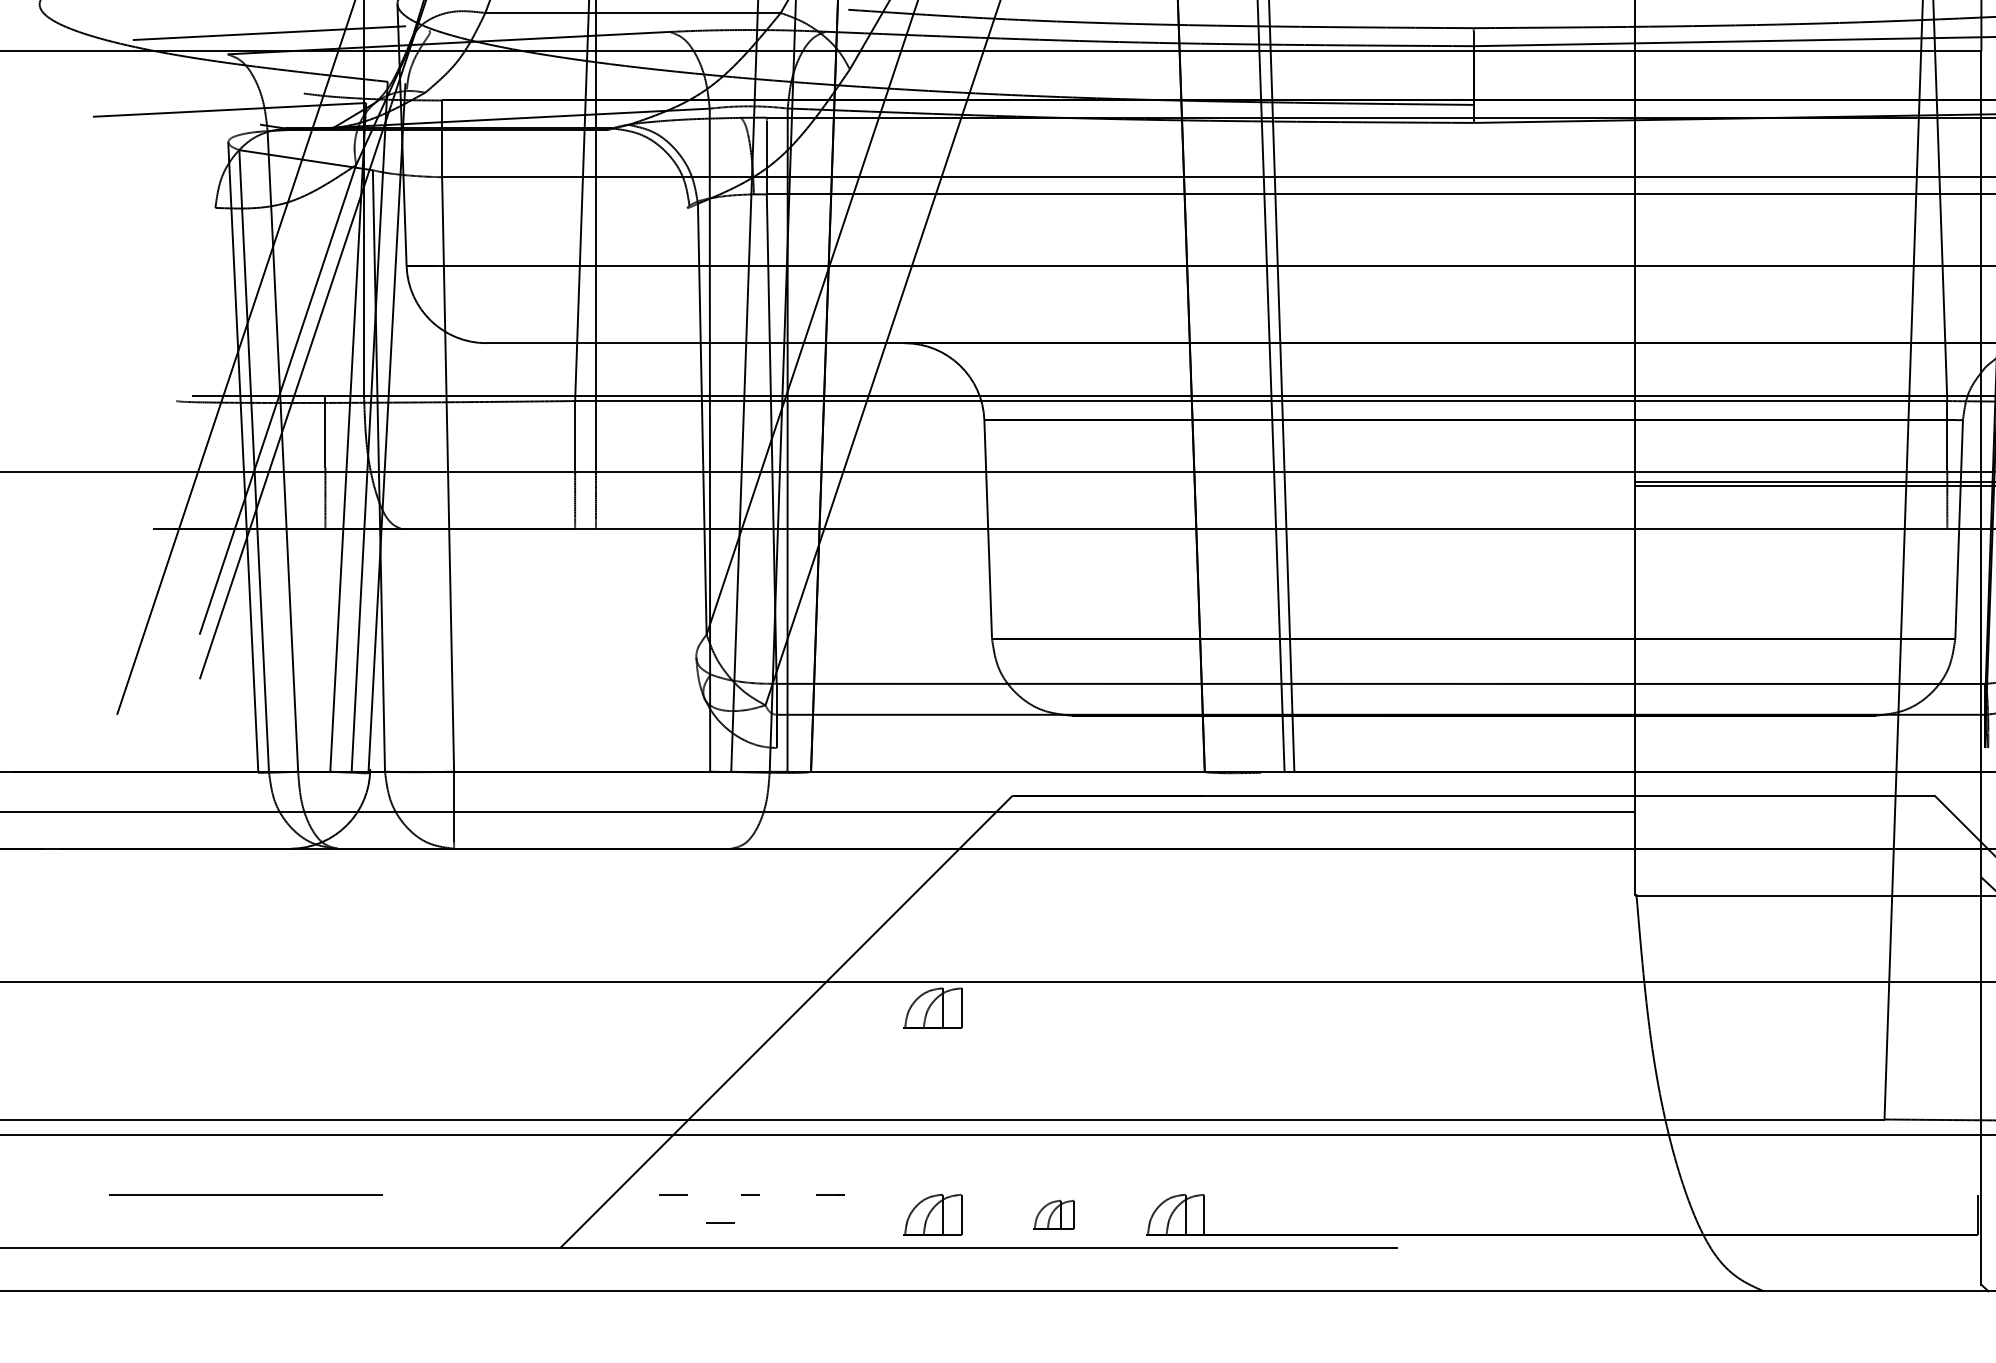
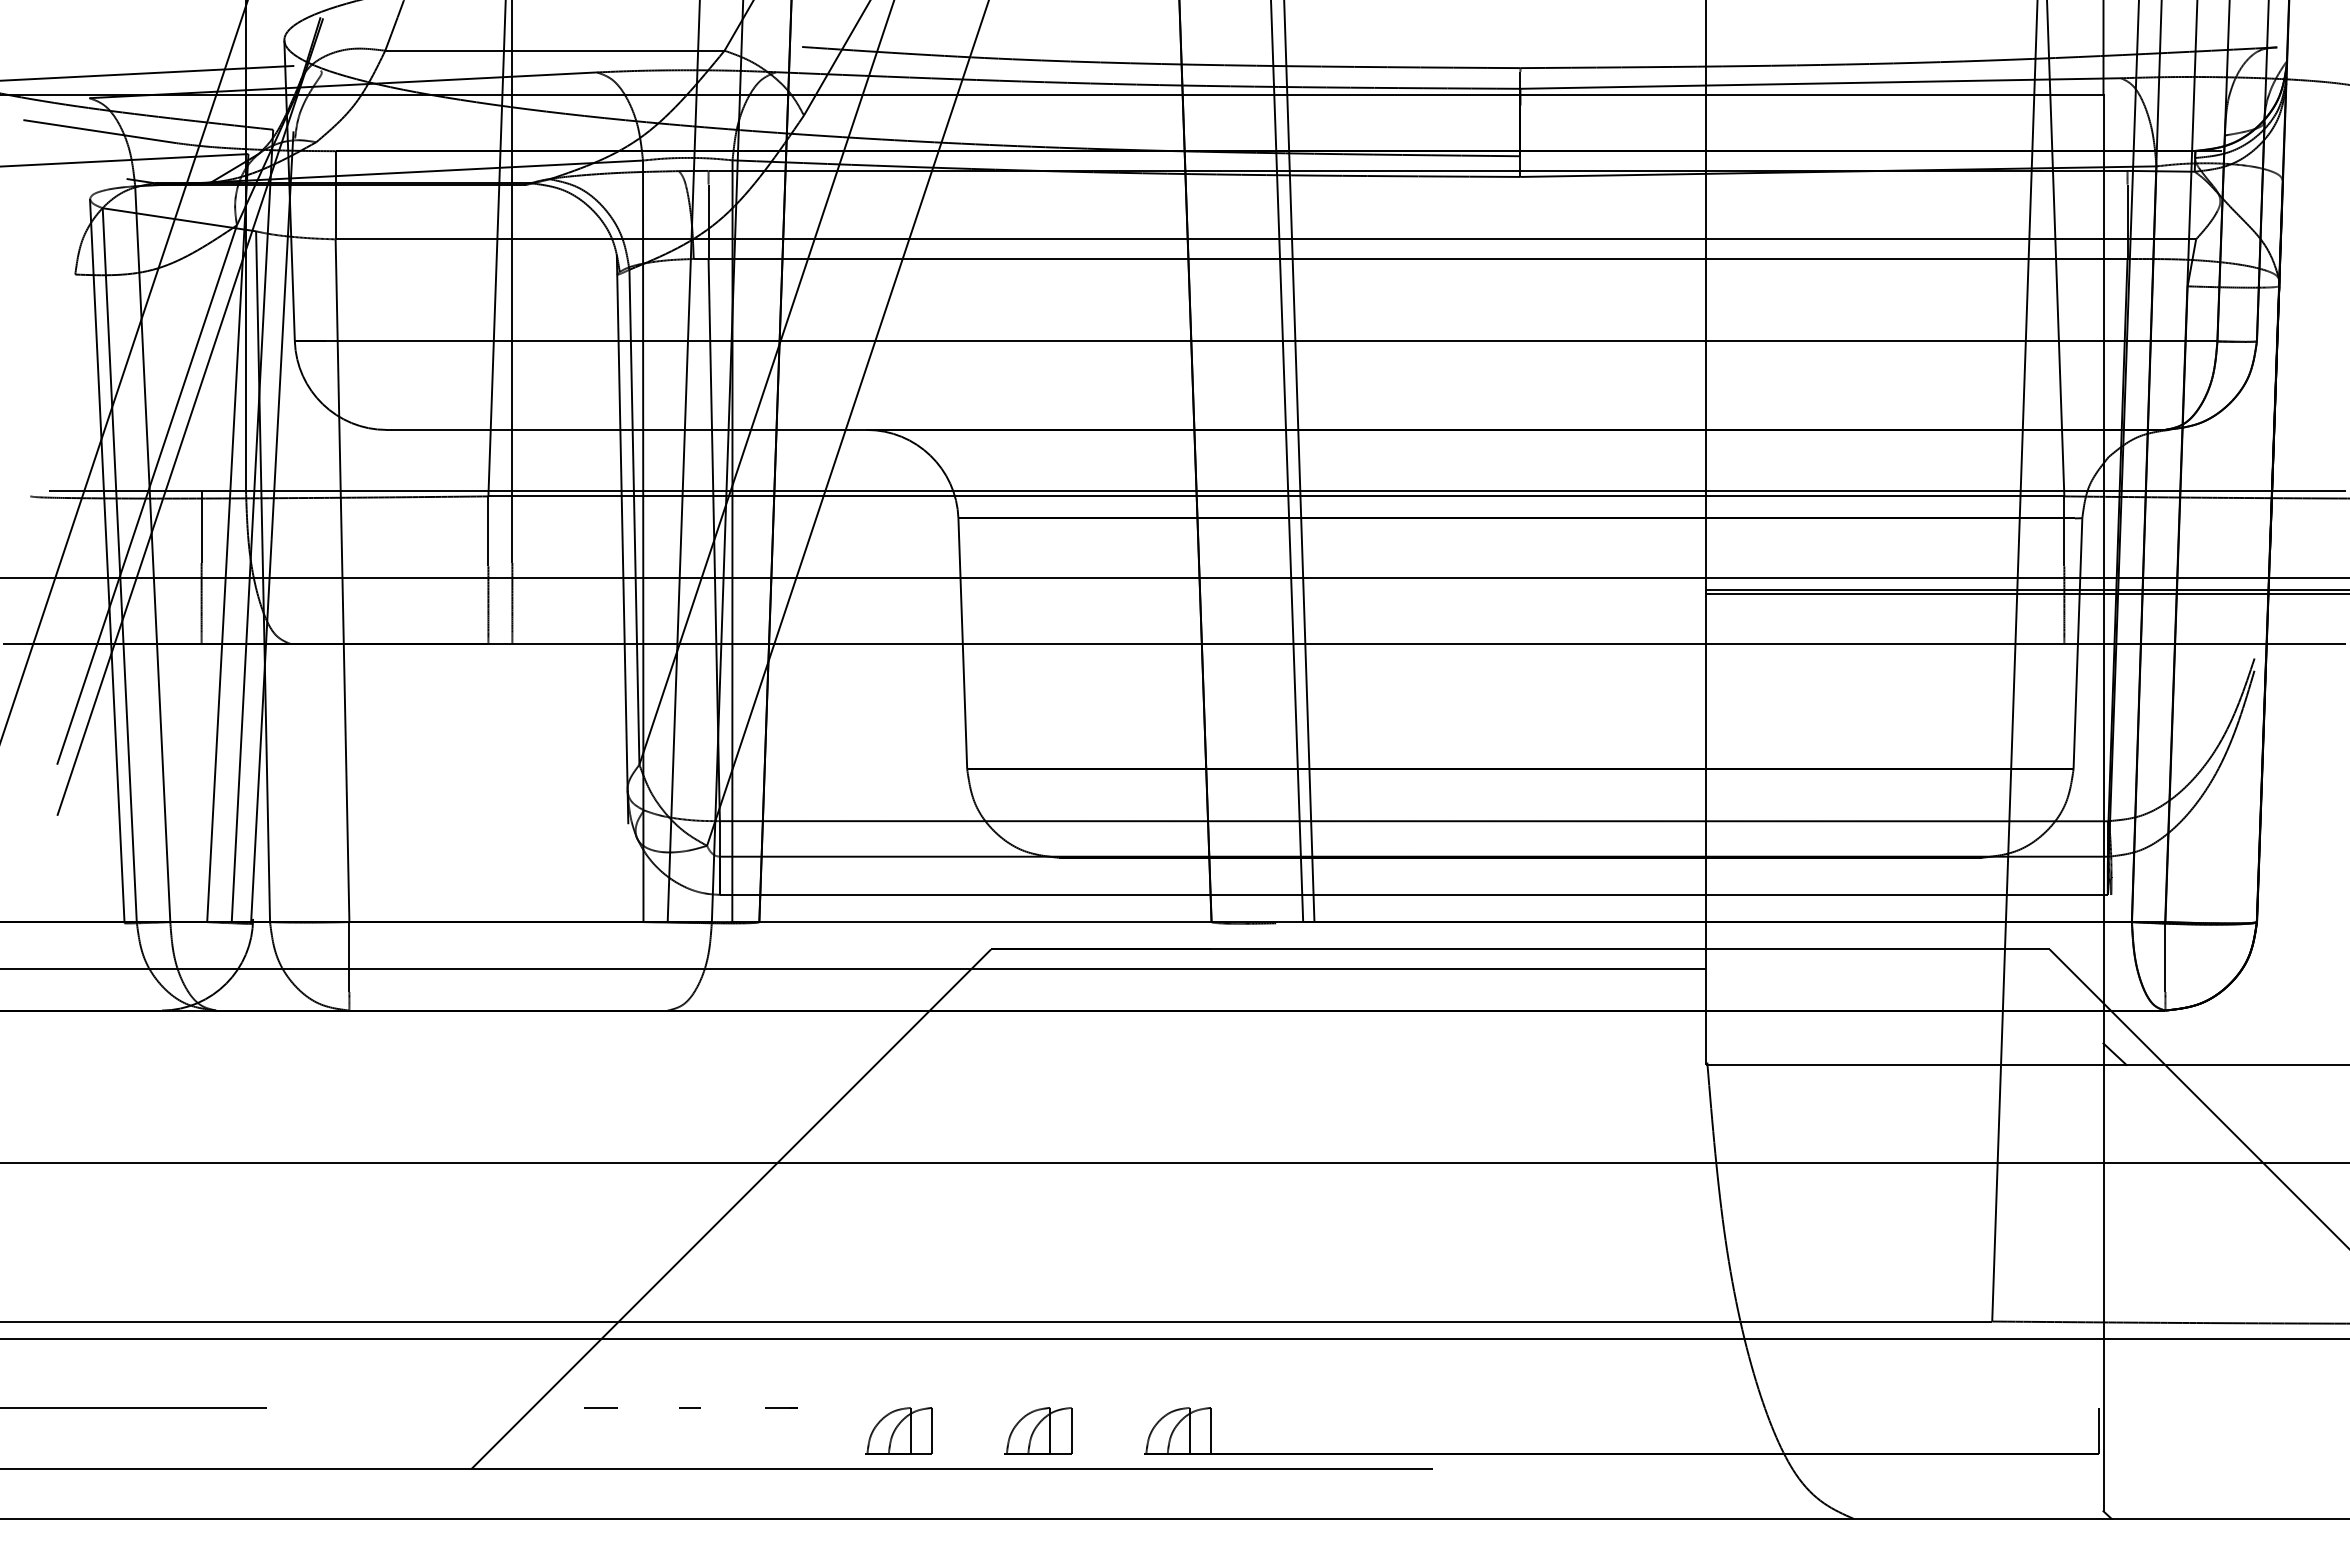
line: (236, 83) -> (99, 131), added
line: (691, 438) -> (622, 539), added
line: (1380, 747) -> (1413, 894), added
part: (932, 1008) -> (898, 1193), removed
part: (1054, 1214) -> (1038, 1430), size x1.43
line: (719, 1223) -> (654, 1440), removed

